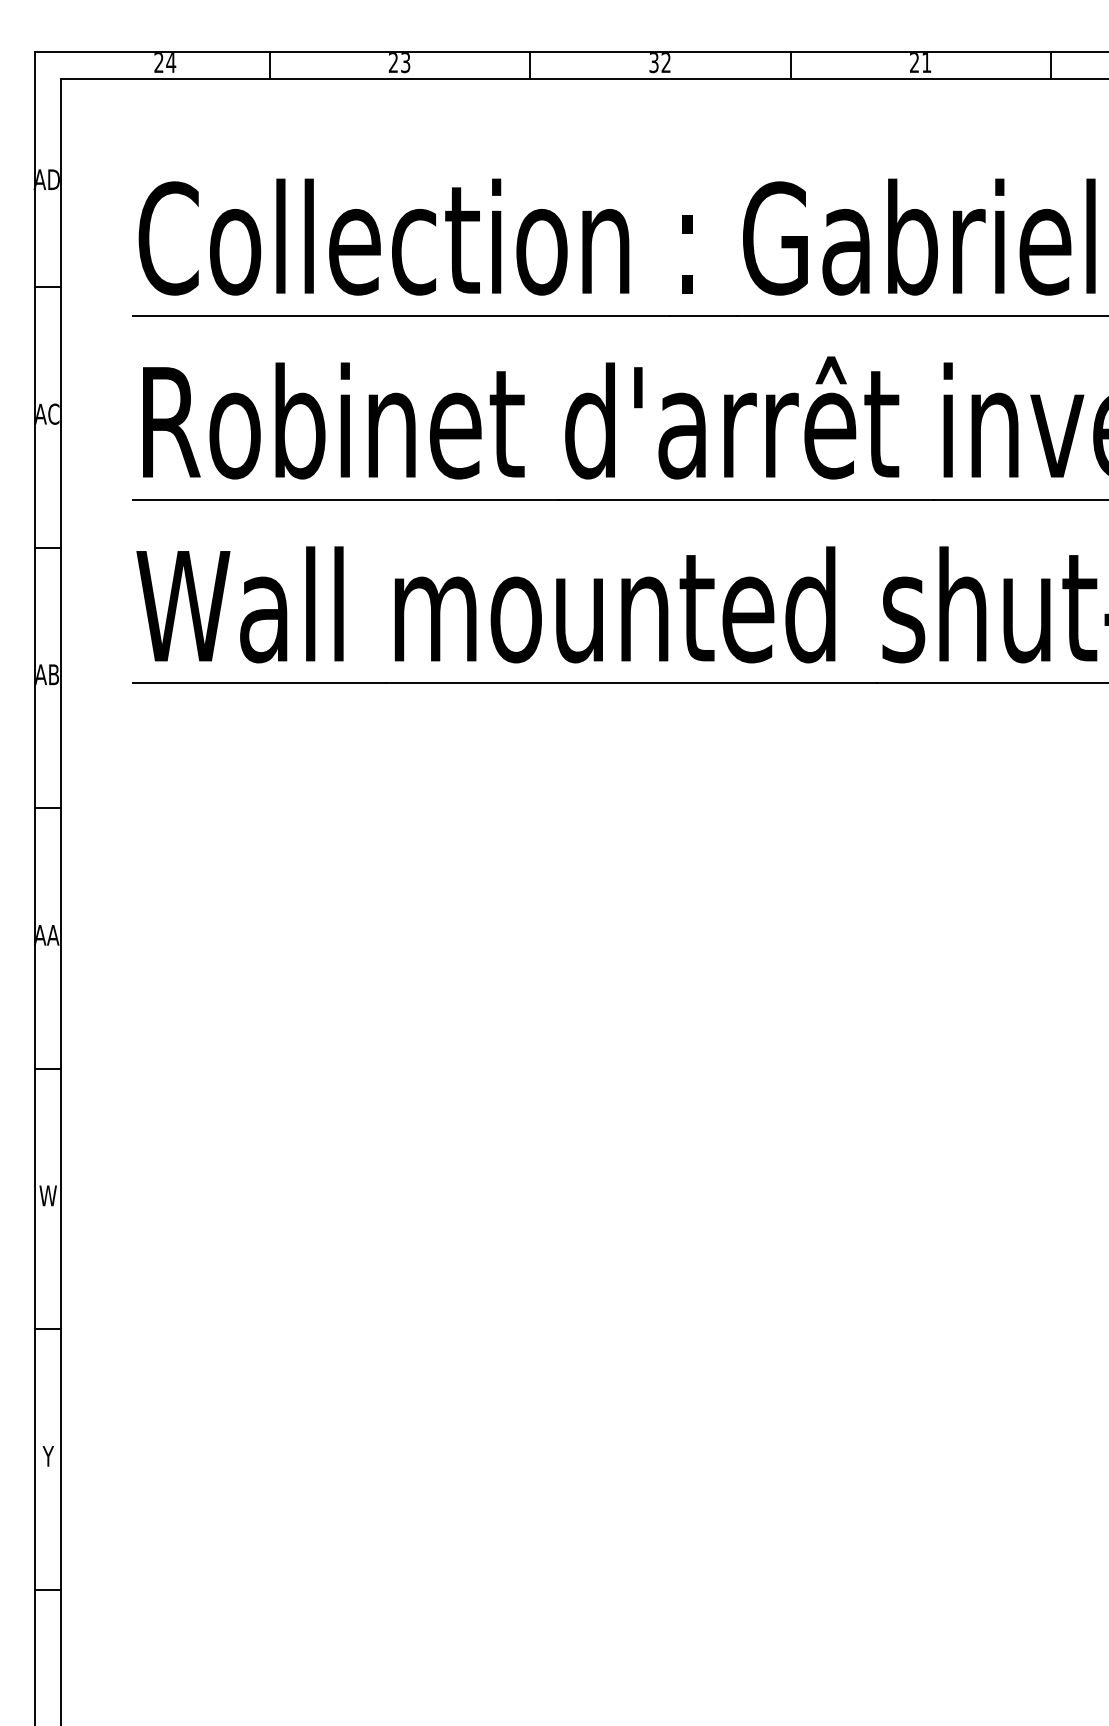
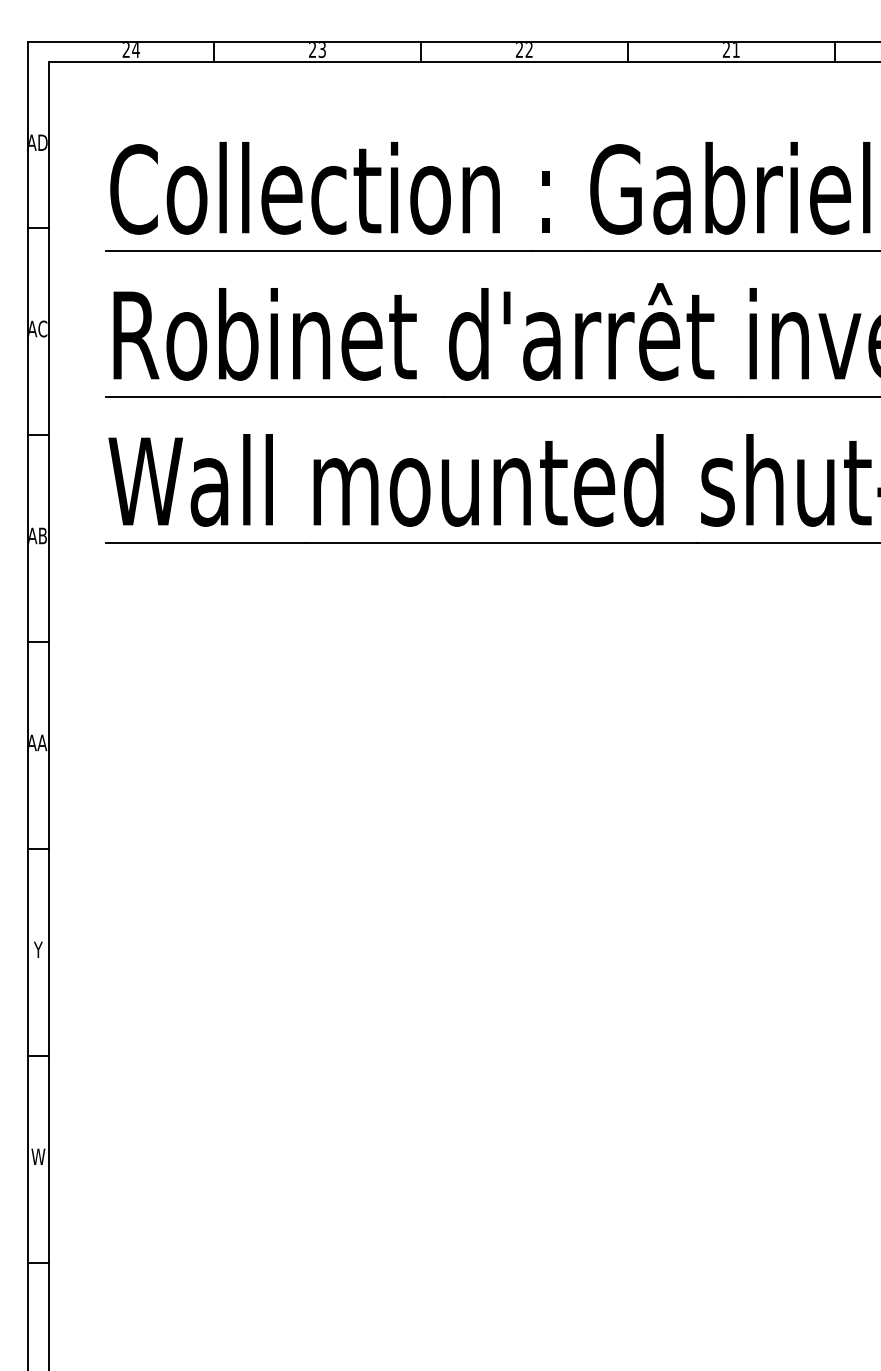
text: (653, 63) -> (519, 50), 32 -> 22
text: (48, 1195) -> (38, 949), W -> Y
text: (48, 1455) -> (38, 1156), Y -> W

